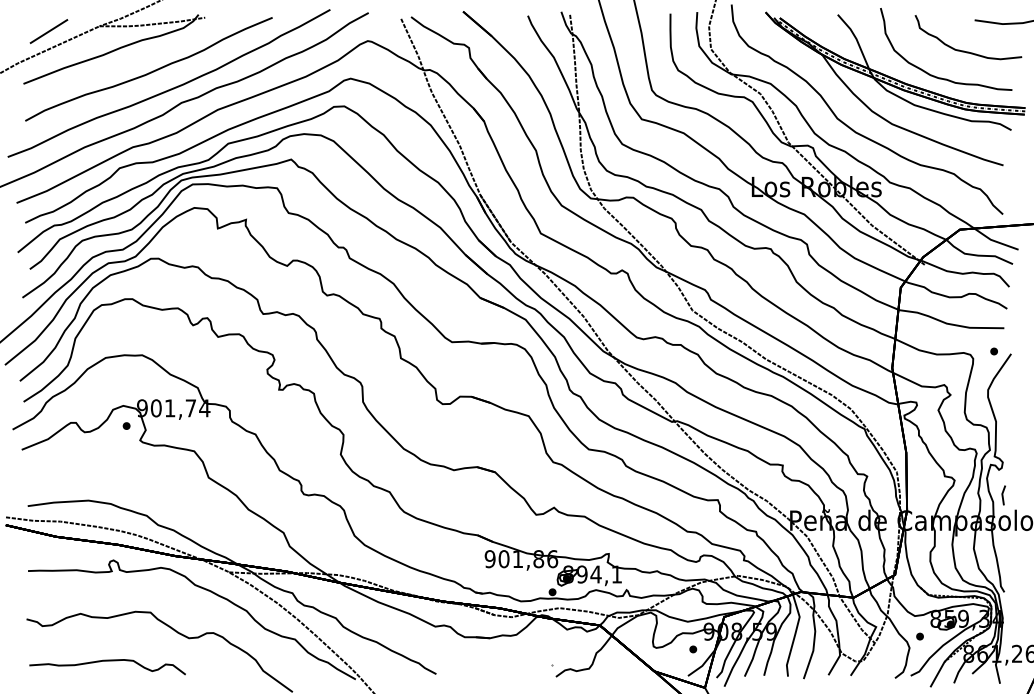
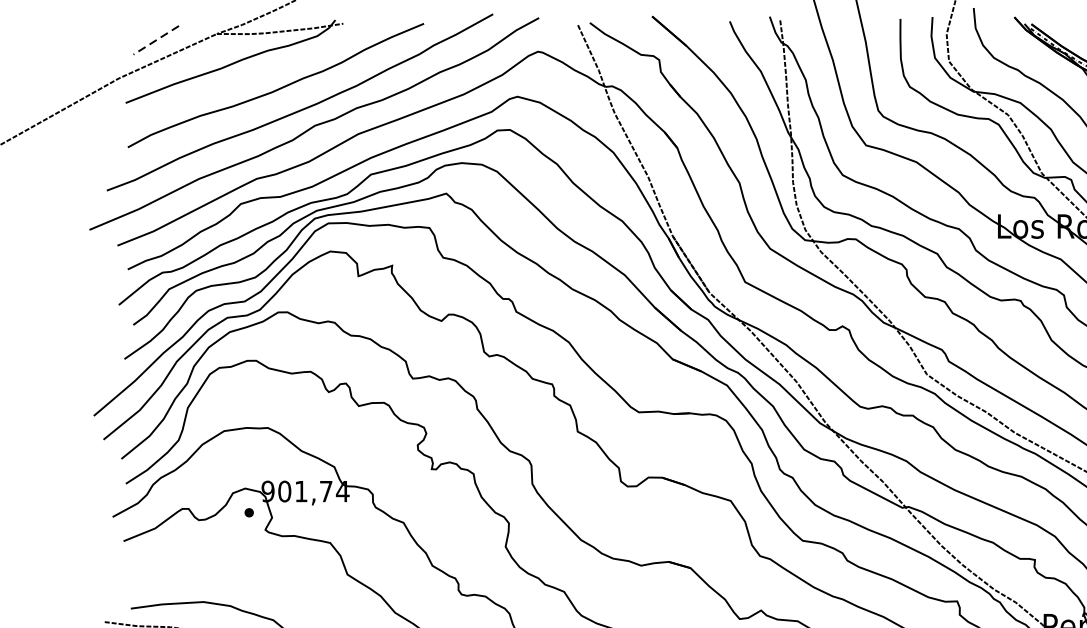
line: (48, 31) -> (155, 40), solid -> dashed

